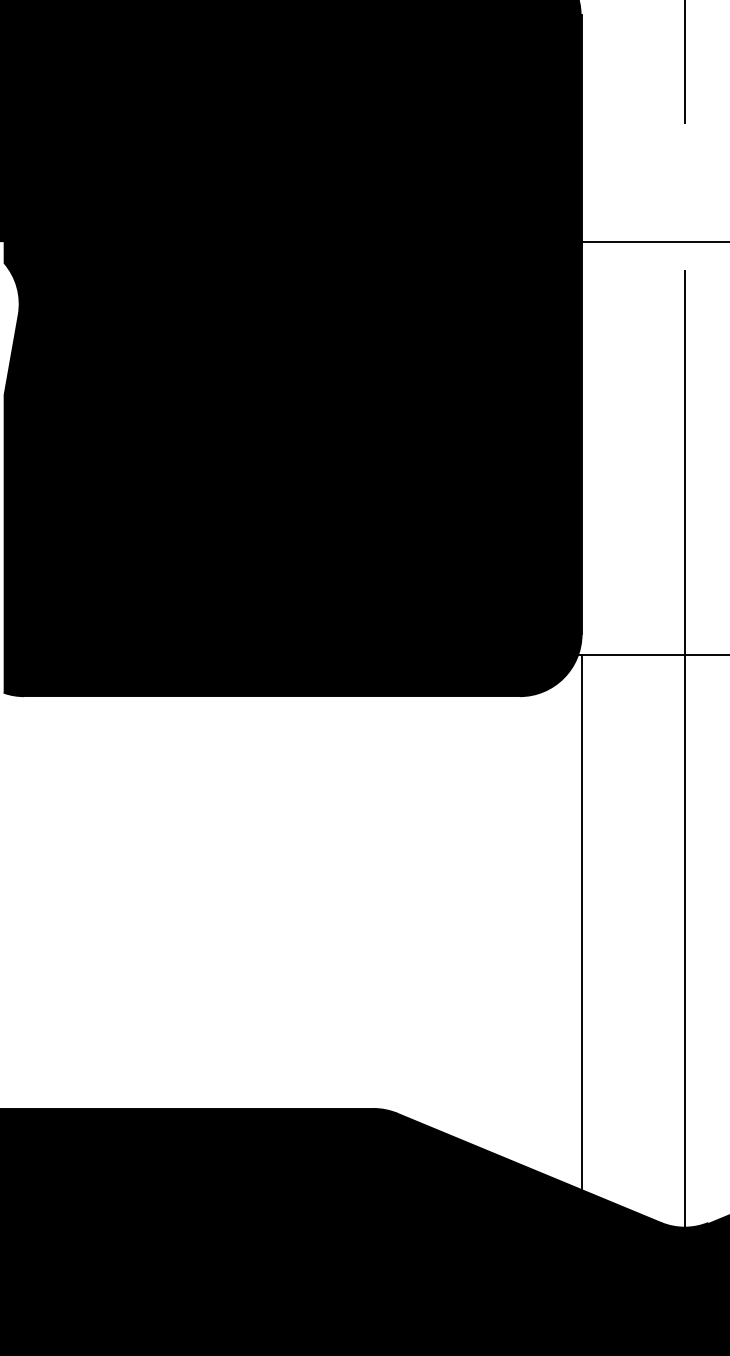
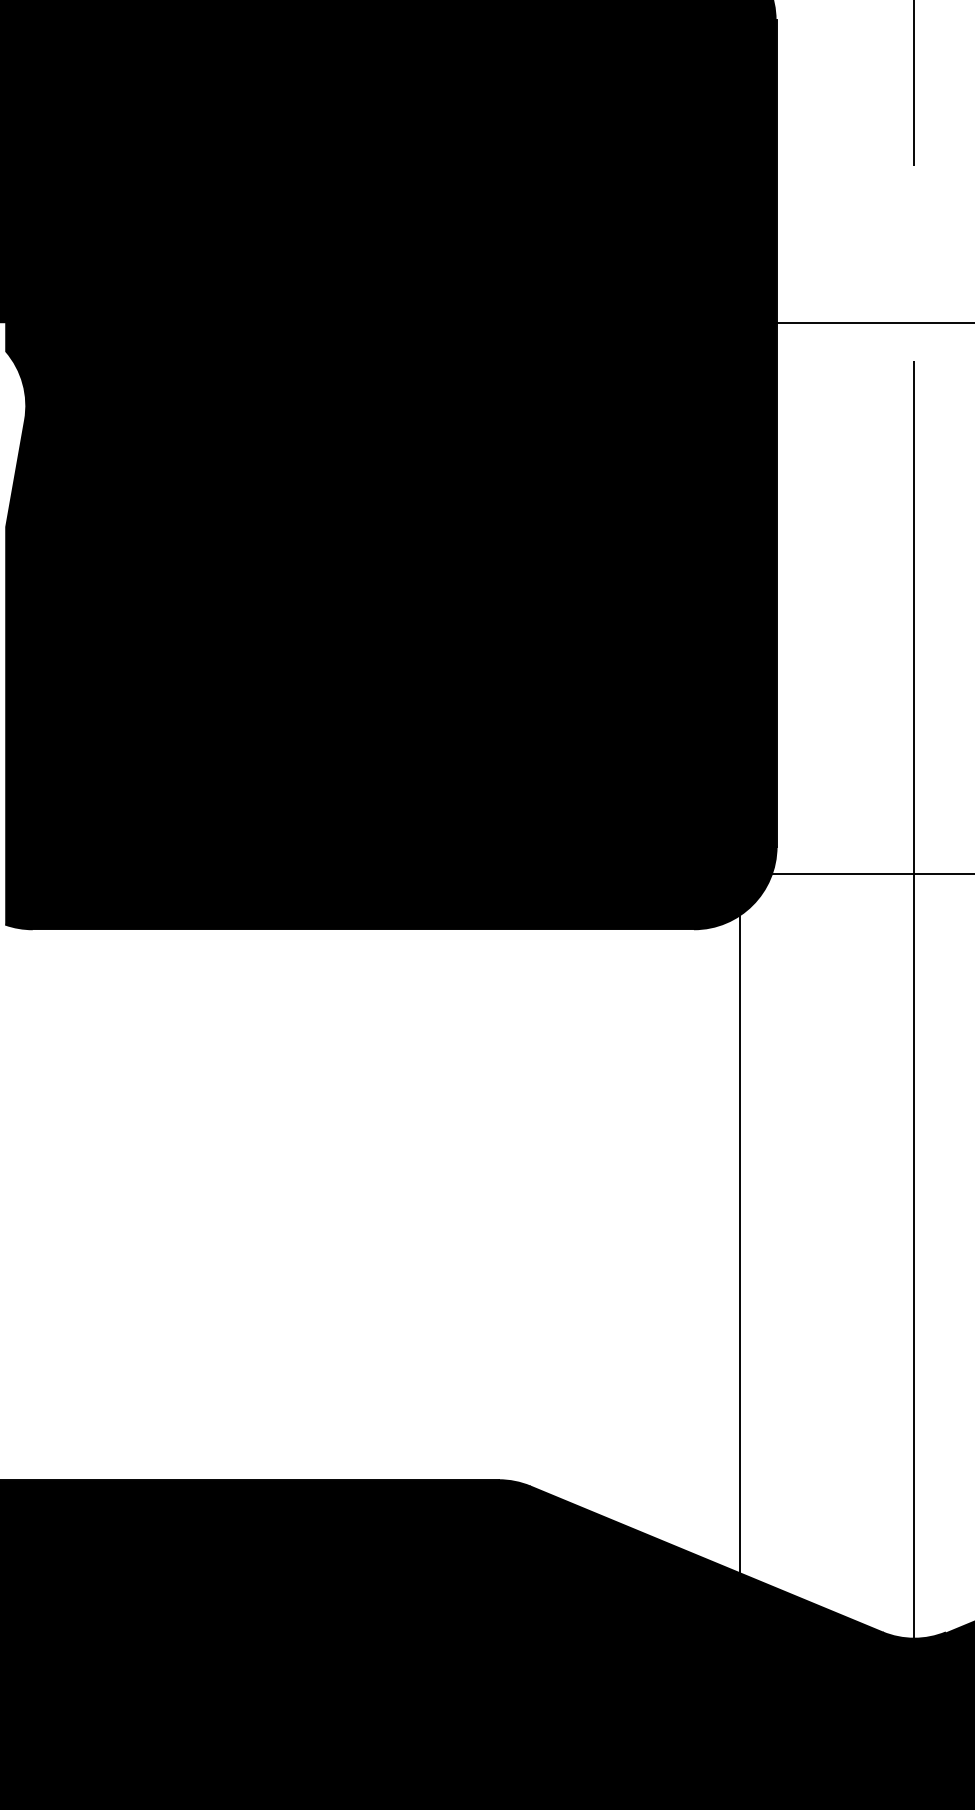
line: (581, 922) -> (739, 1231), moved

